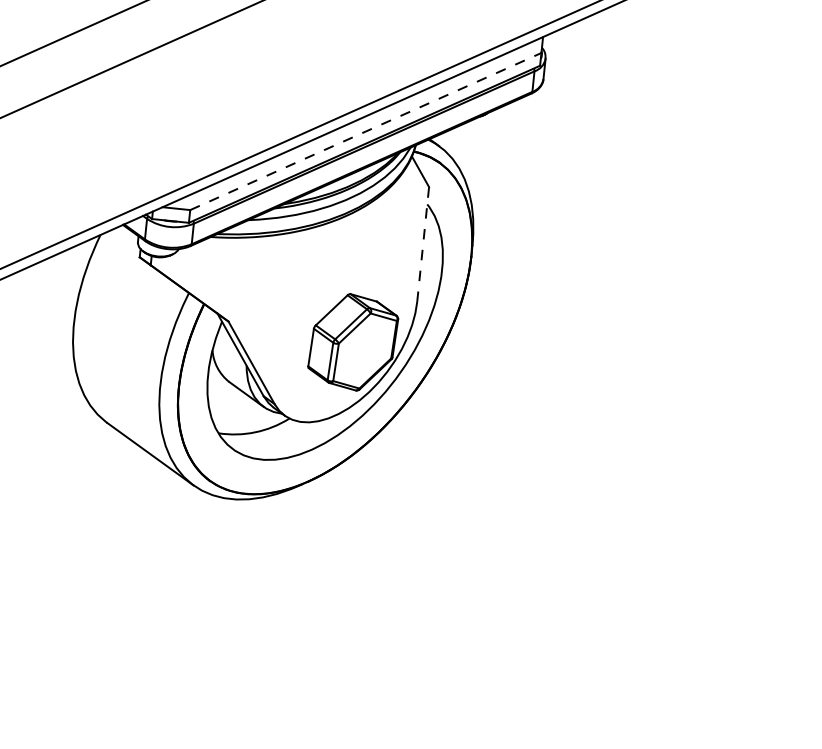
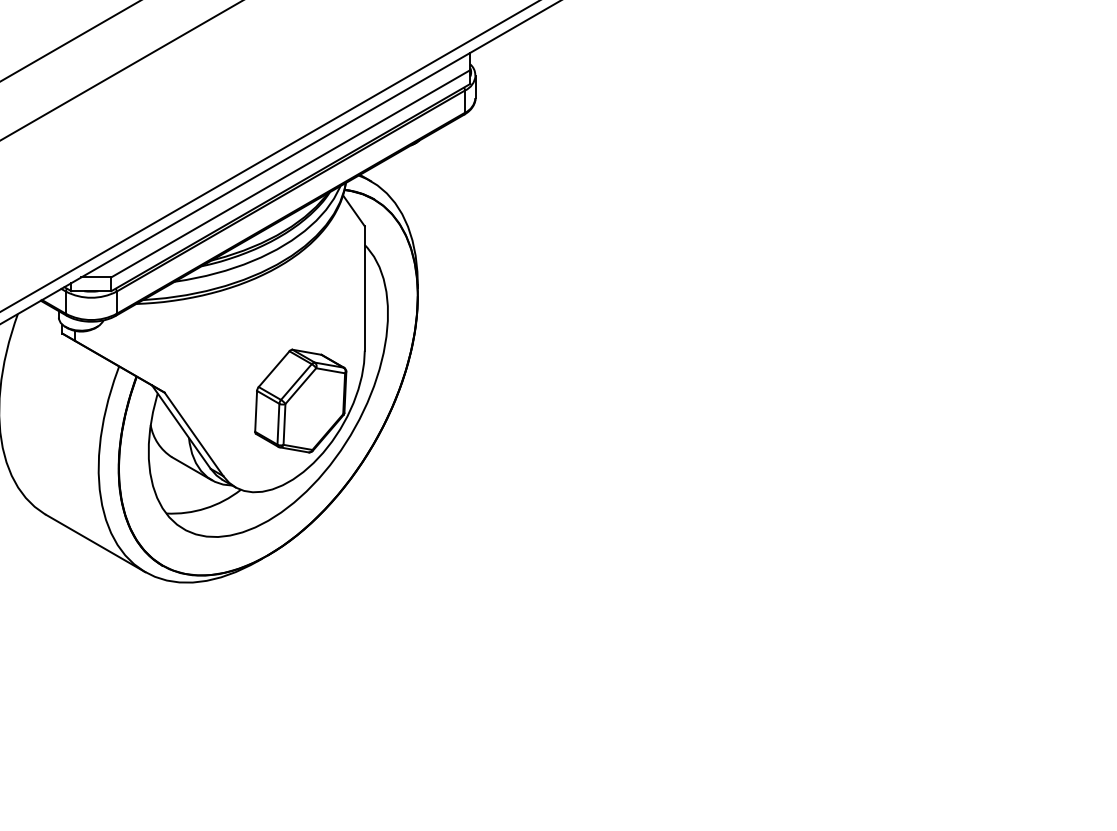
line: (366, 131) -> (291, 173), dashed -> solid
line: (422, 244) -> (364, 288), dashed -> solid

